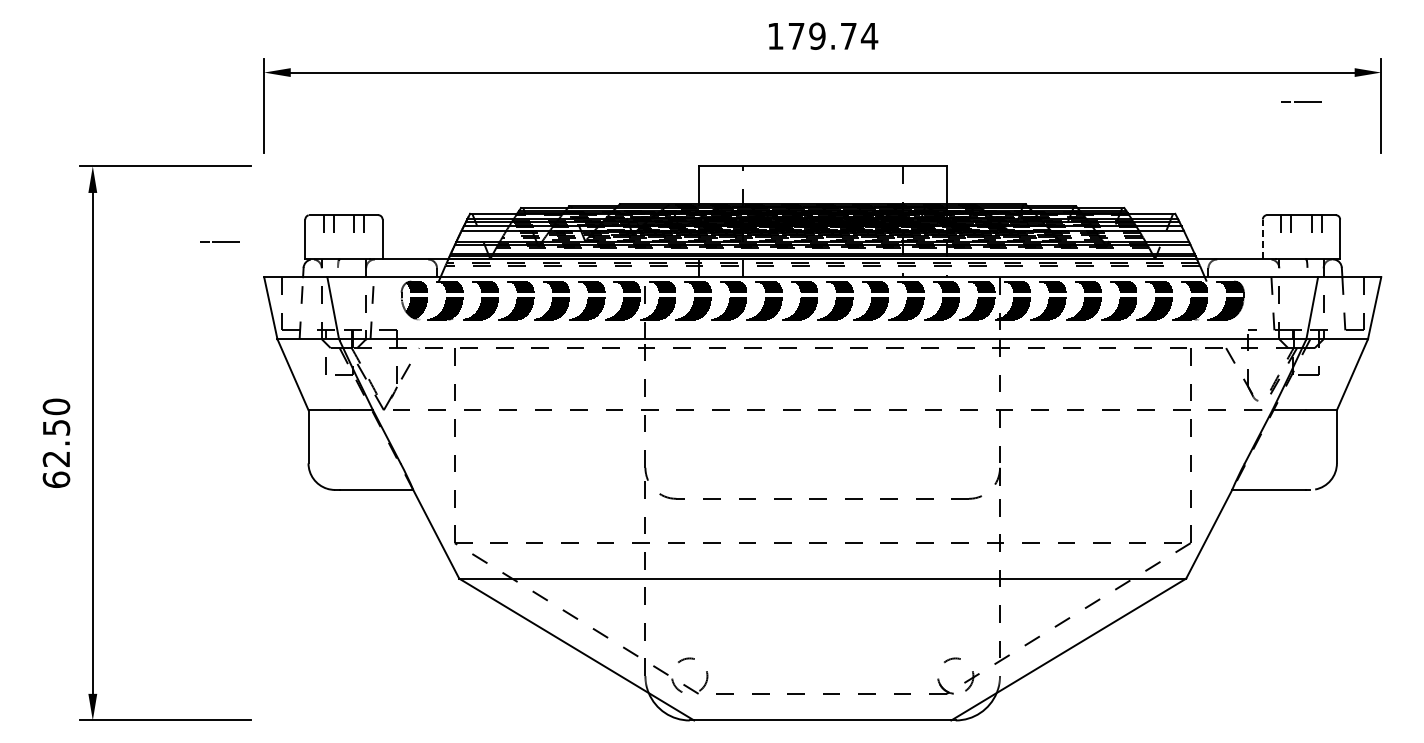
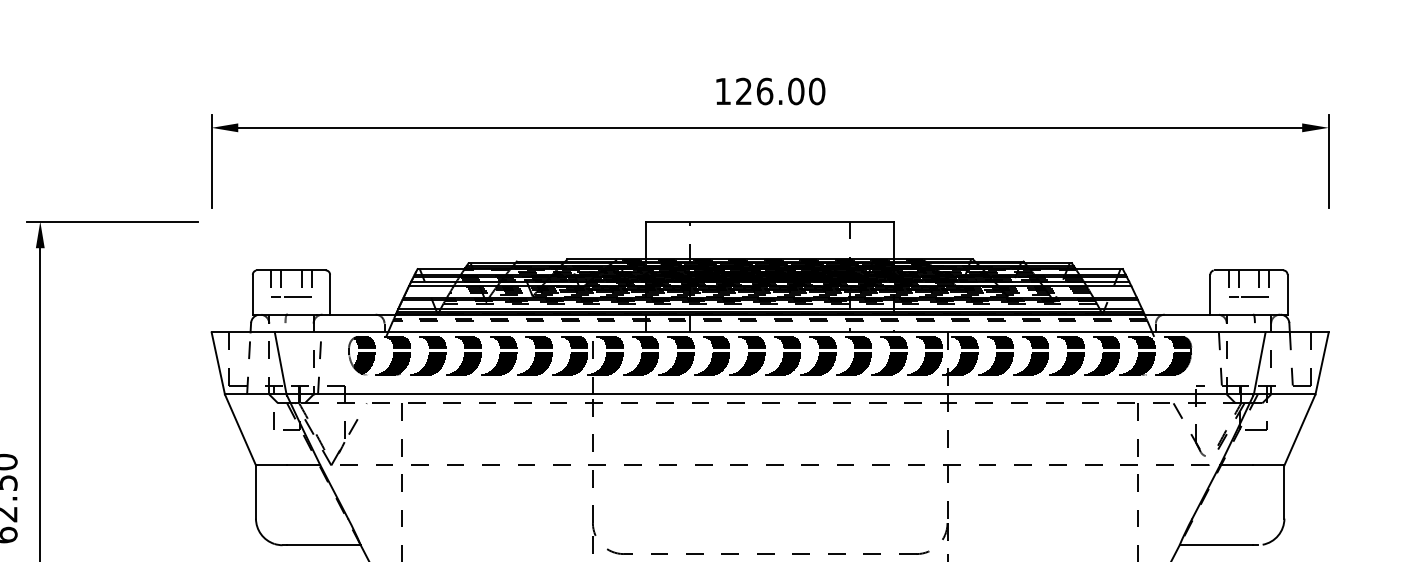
text: (833, 35) -> (780, 90), 179.74 -> 126.00
line: (1301, 101) -> (1248, 296), moved
line: (1262, 239) -> (1209, 294), dashed -> solid
line: (219, 241) -> (290, 296), moved

